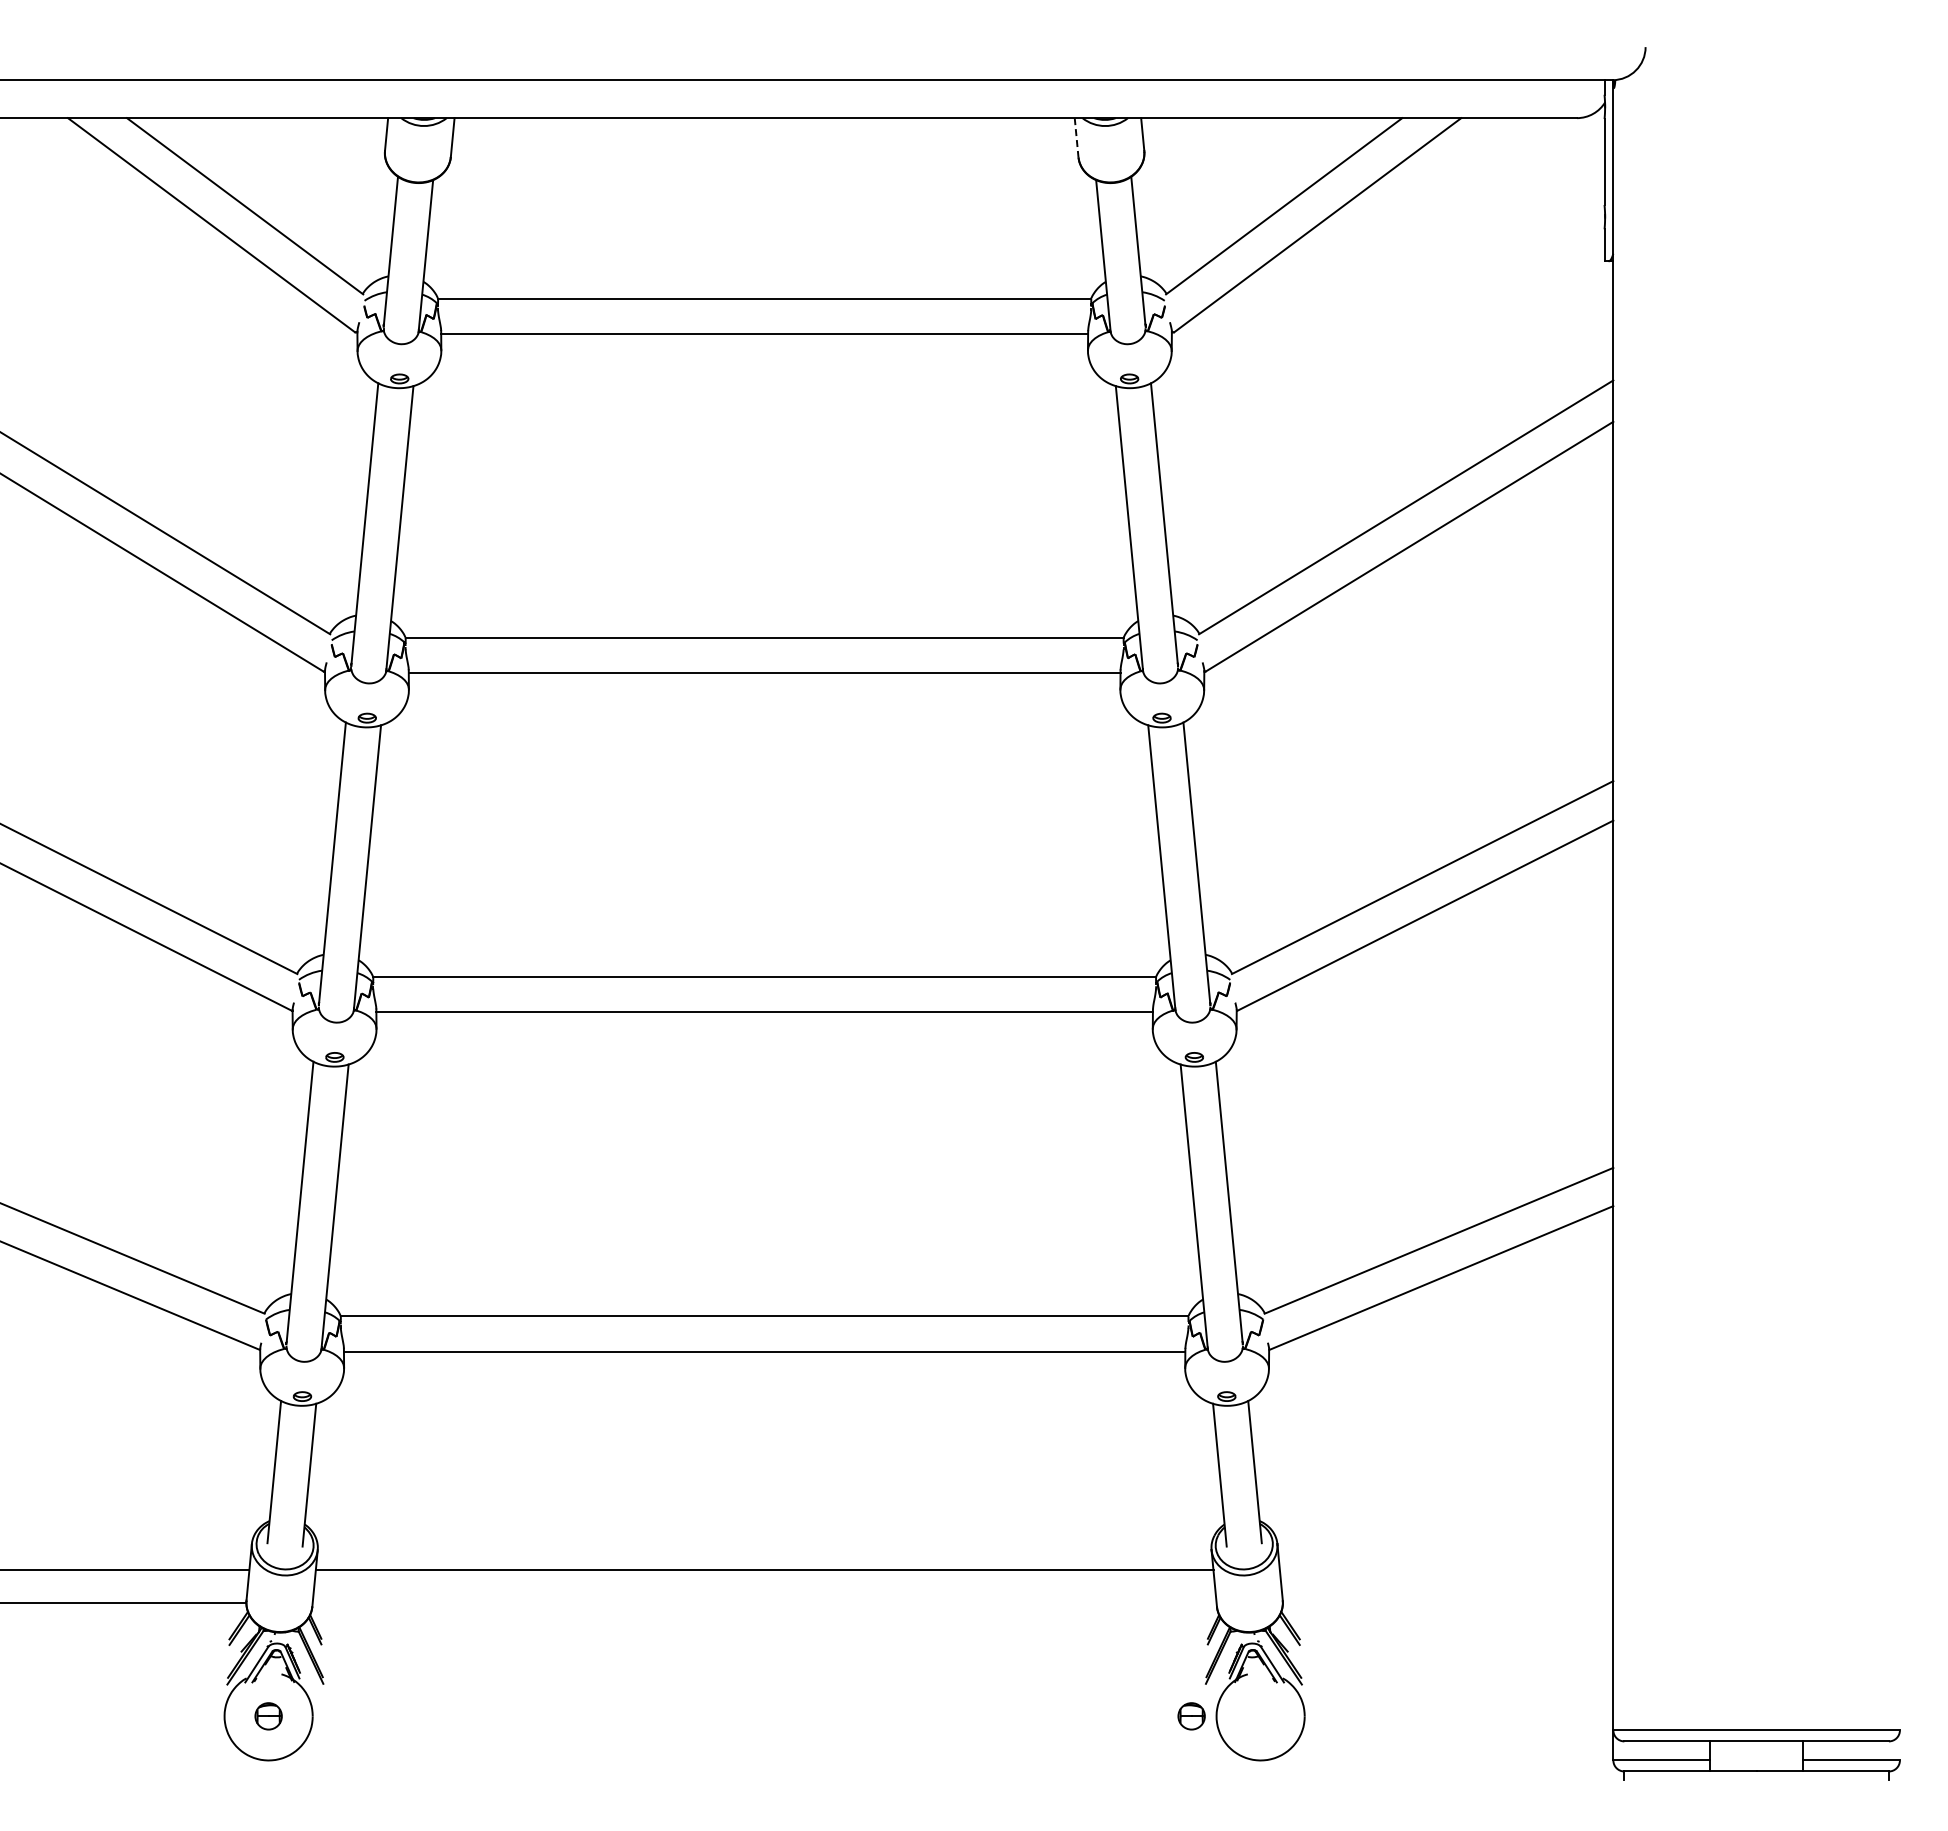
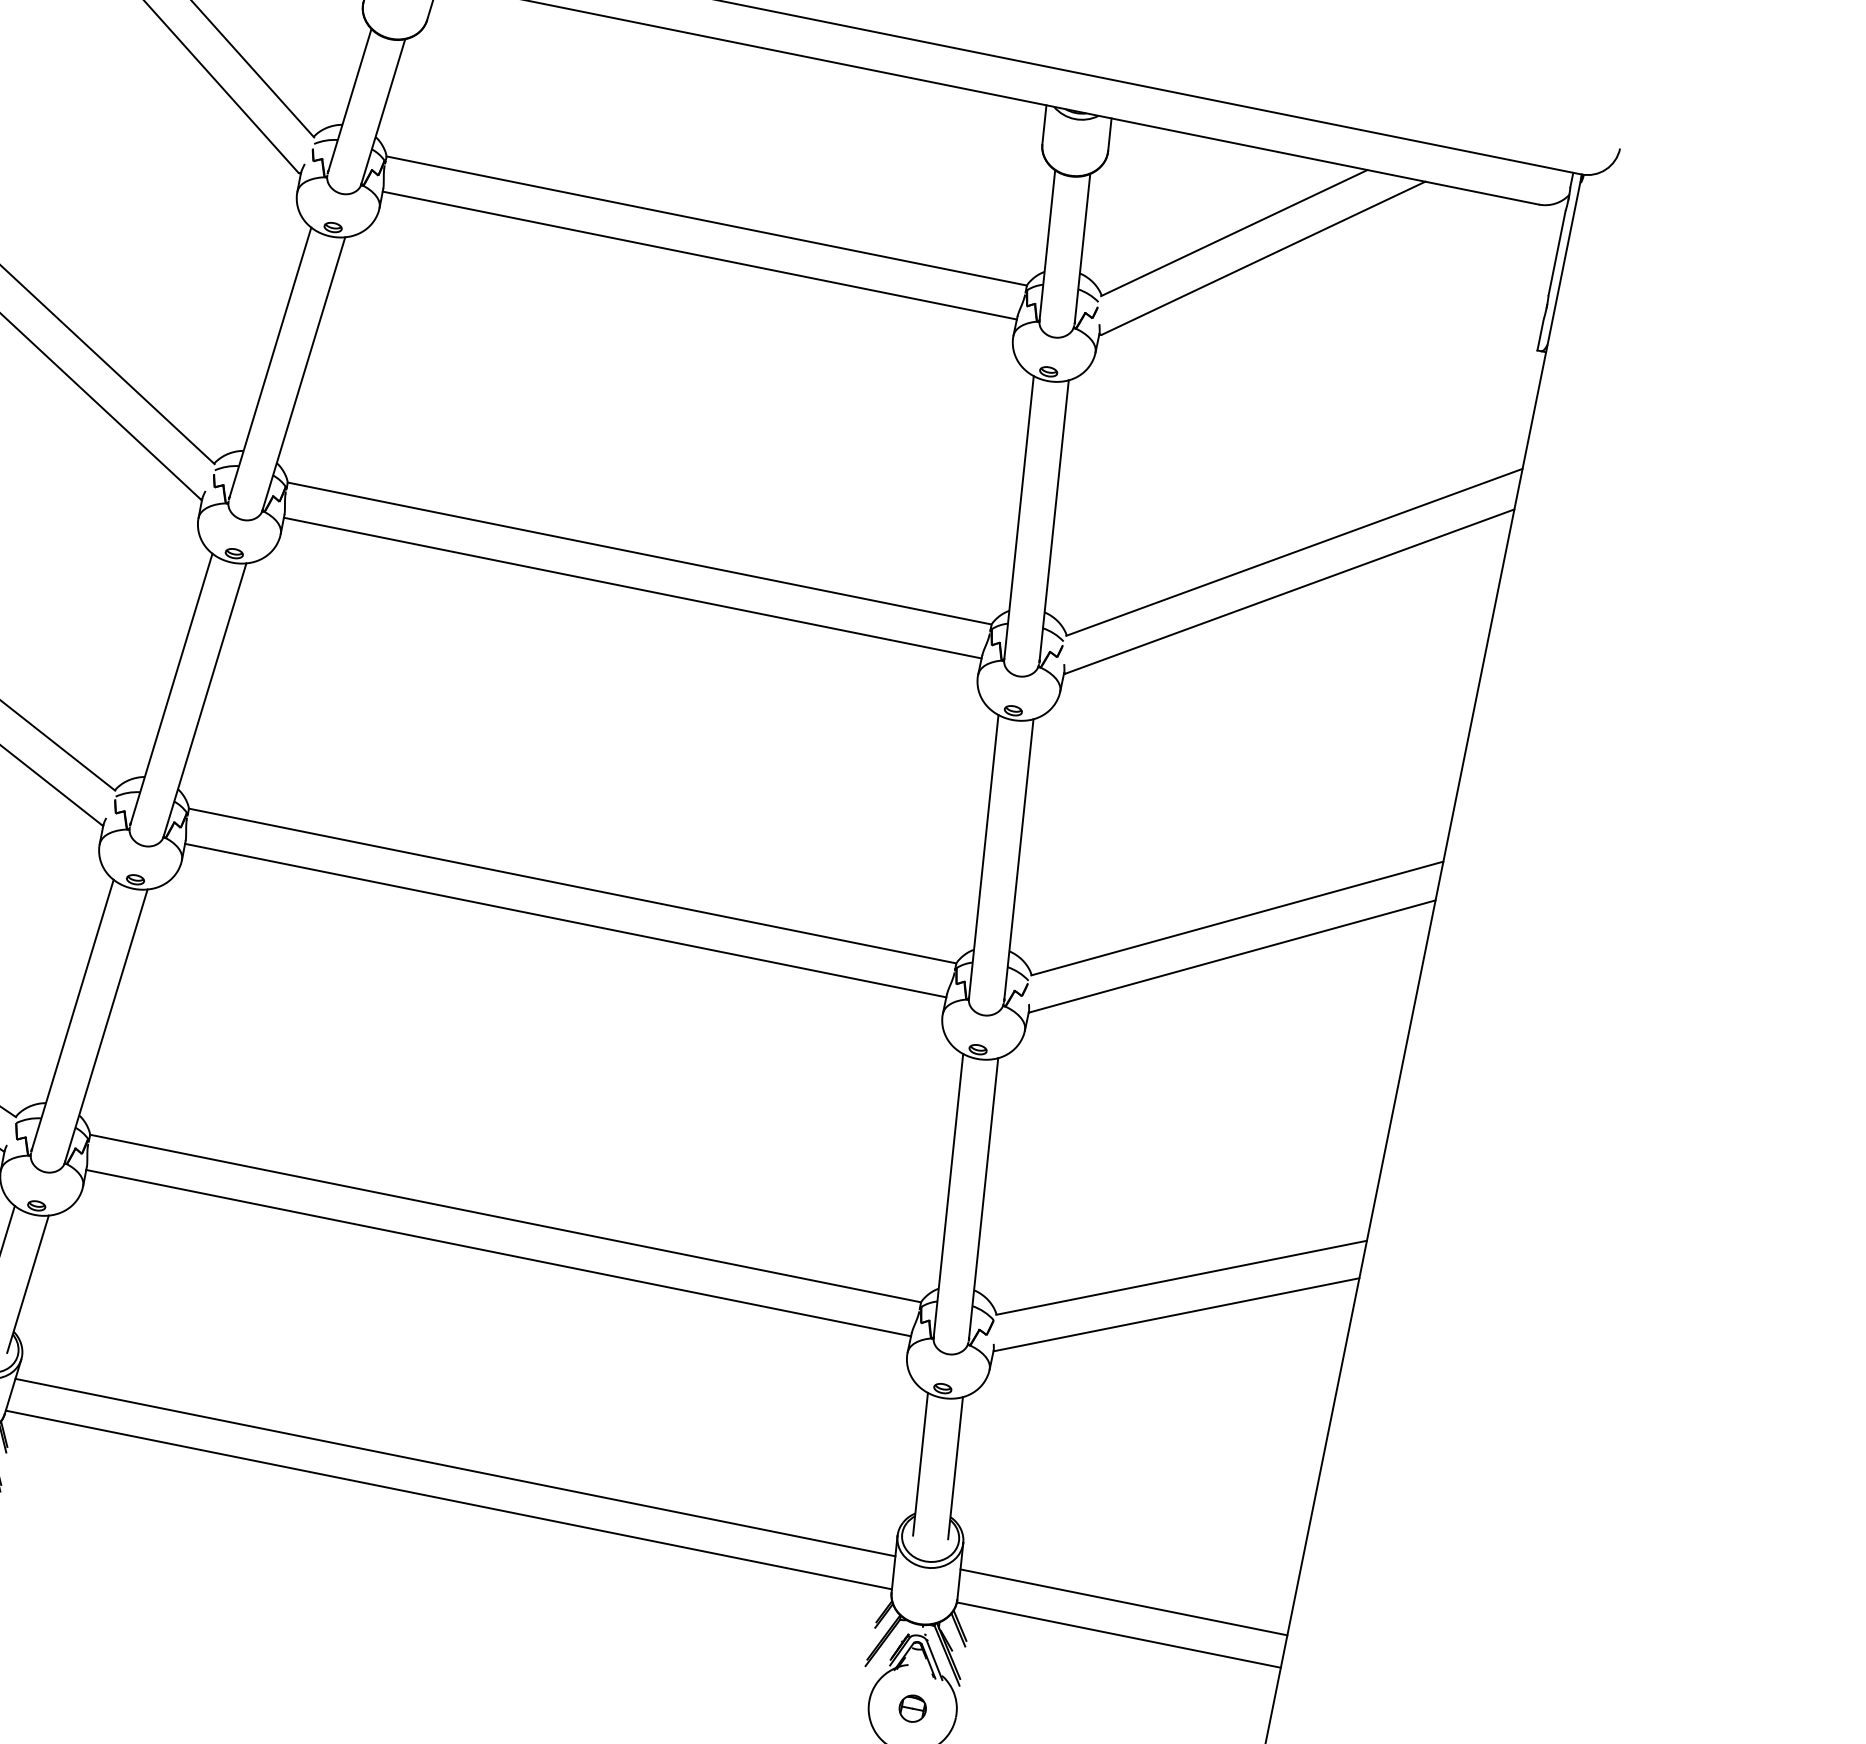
line: (1076, 137) -> (1044, 124), dashed -> solid
line: (1446, 1570) -> (1123, 1602), added
line: (764, 1603) -> (448, 1500), added
line: (1447, 1603) -> (1118, 1635), added
part: (1191, 1716) -> (912, 1708), moved

